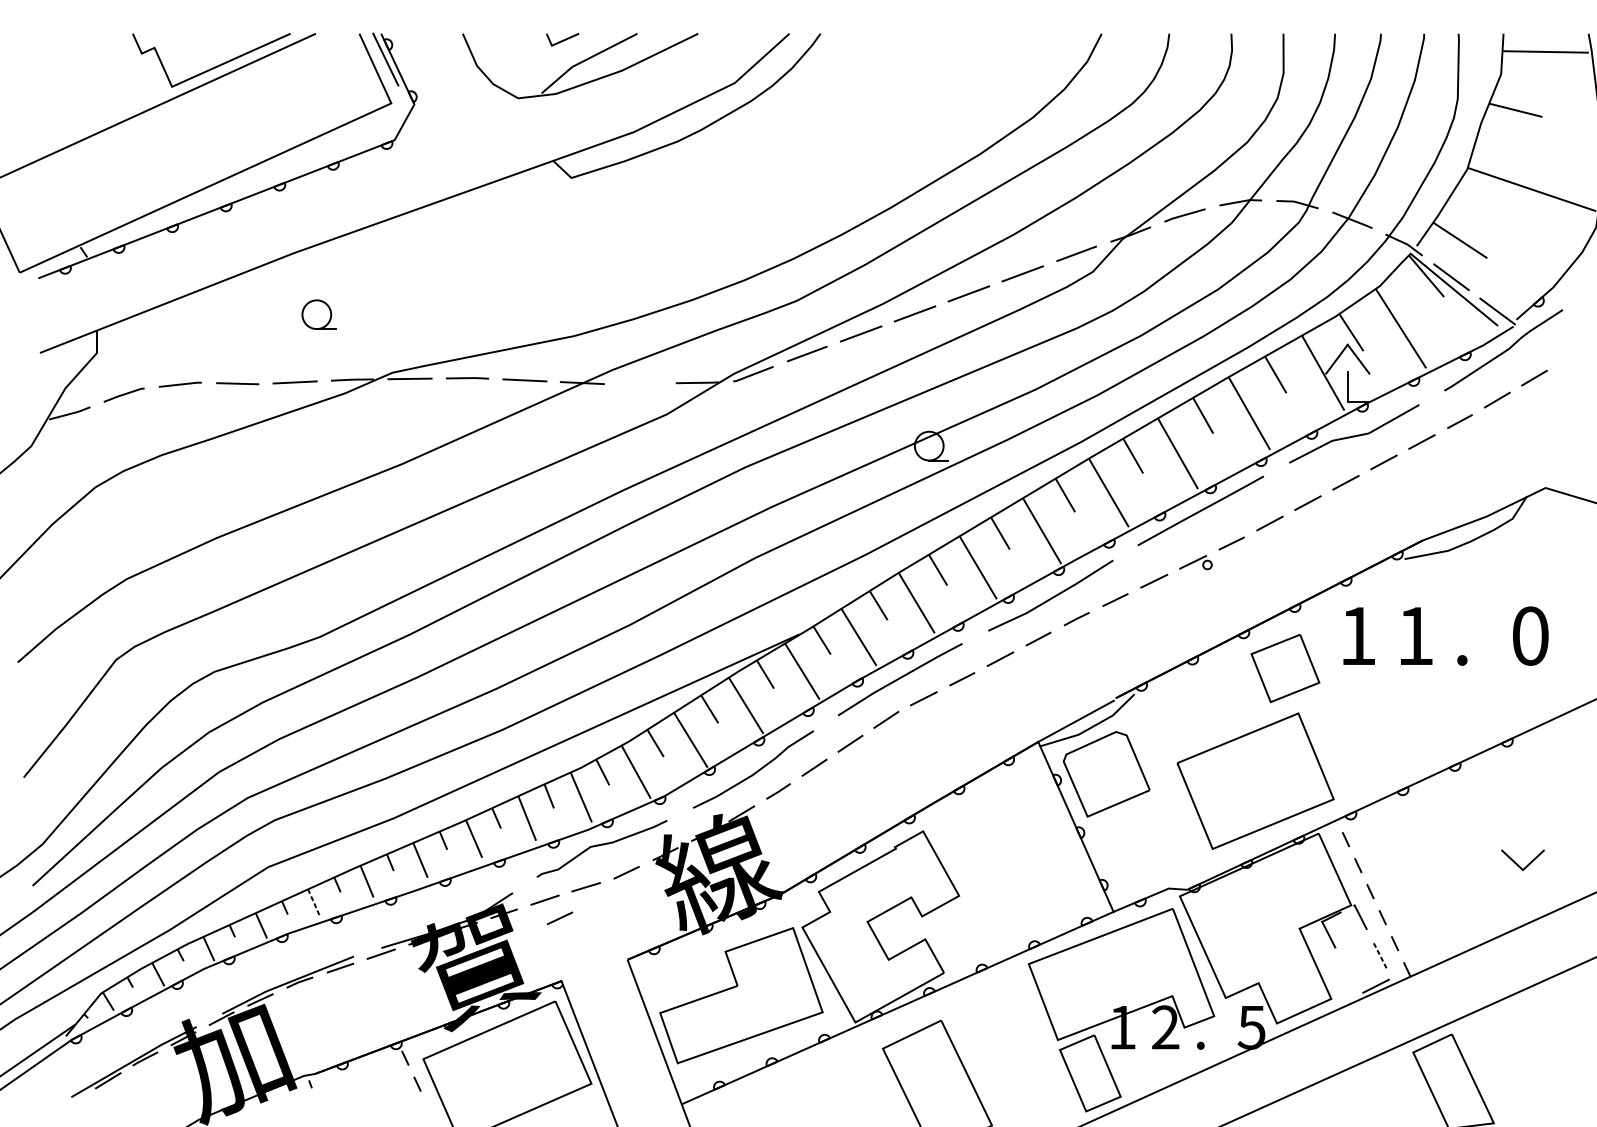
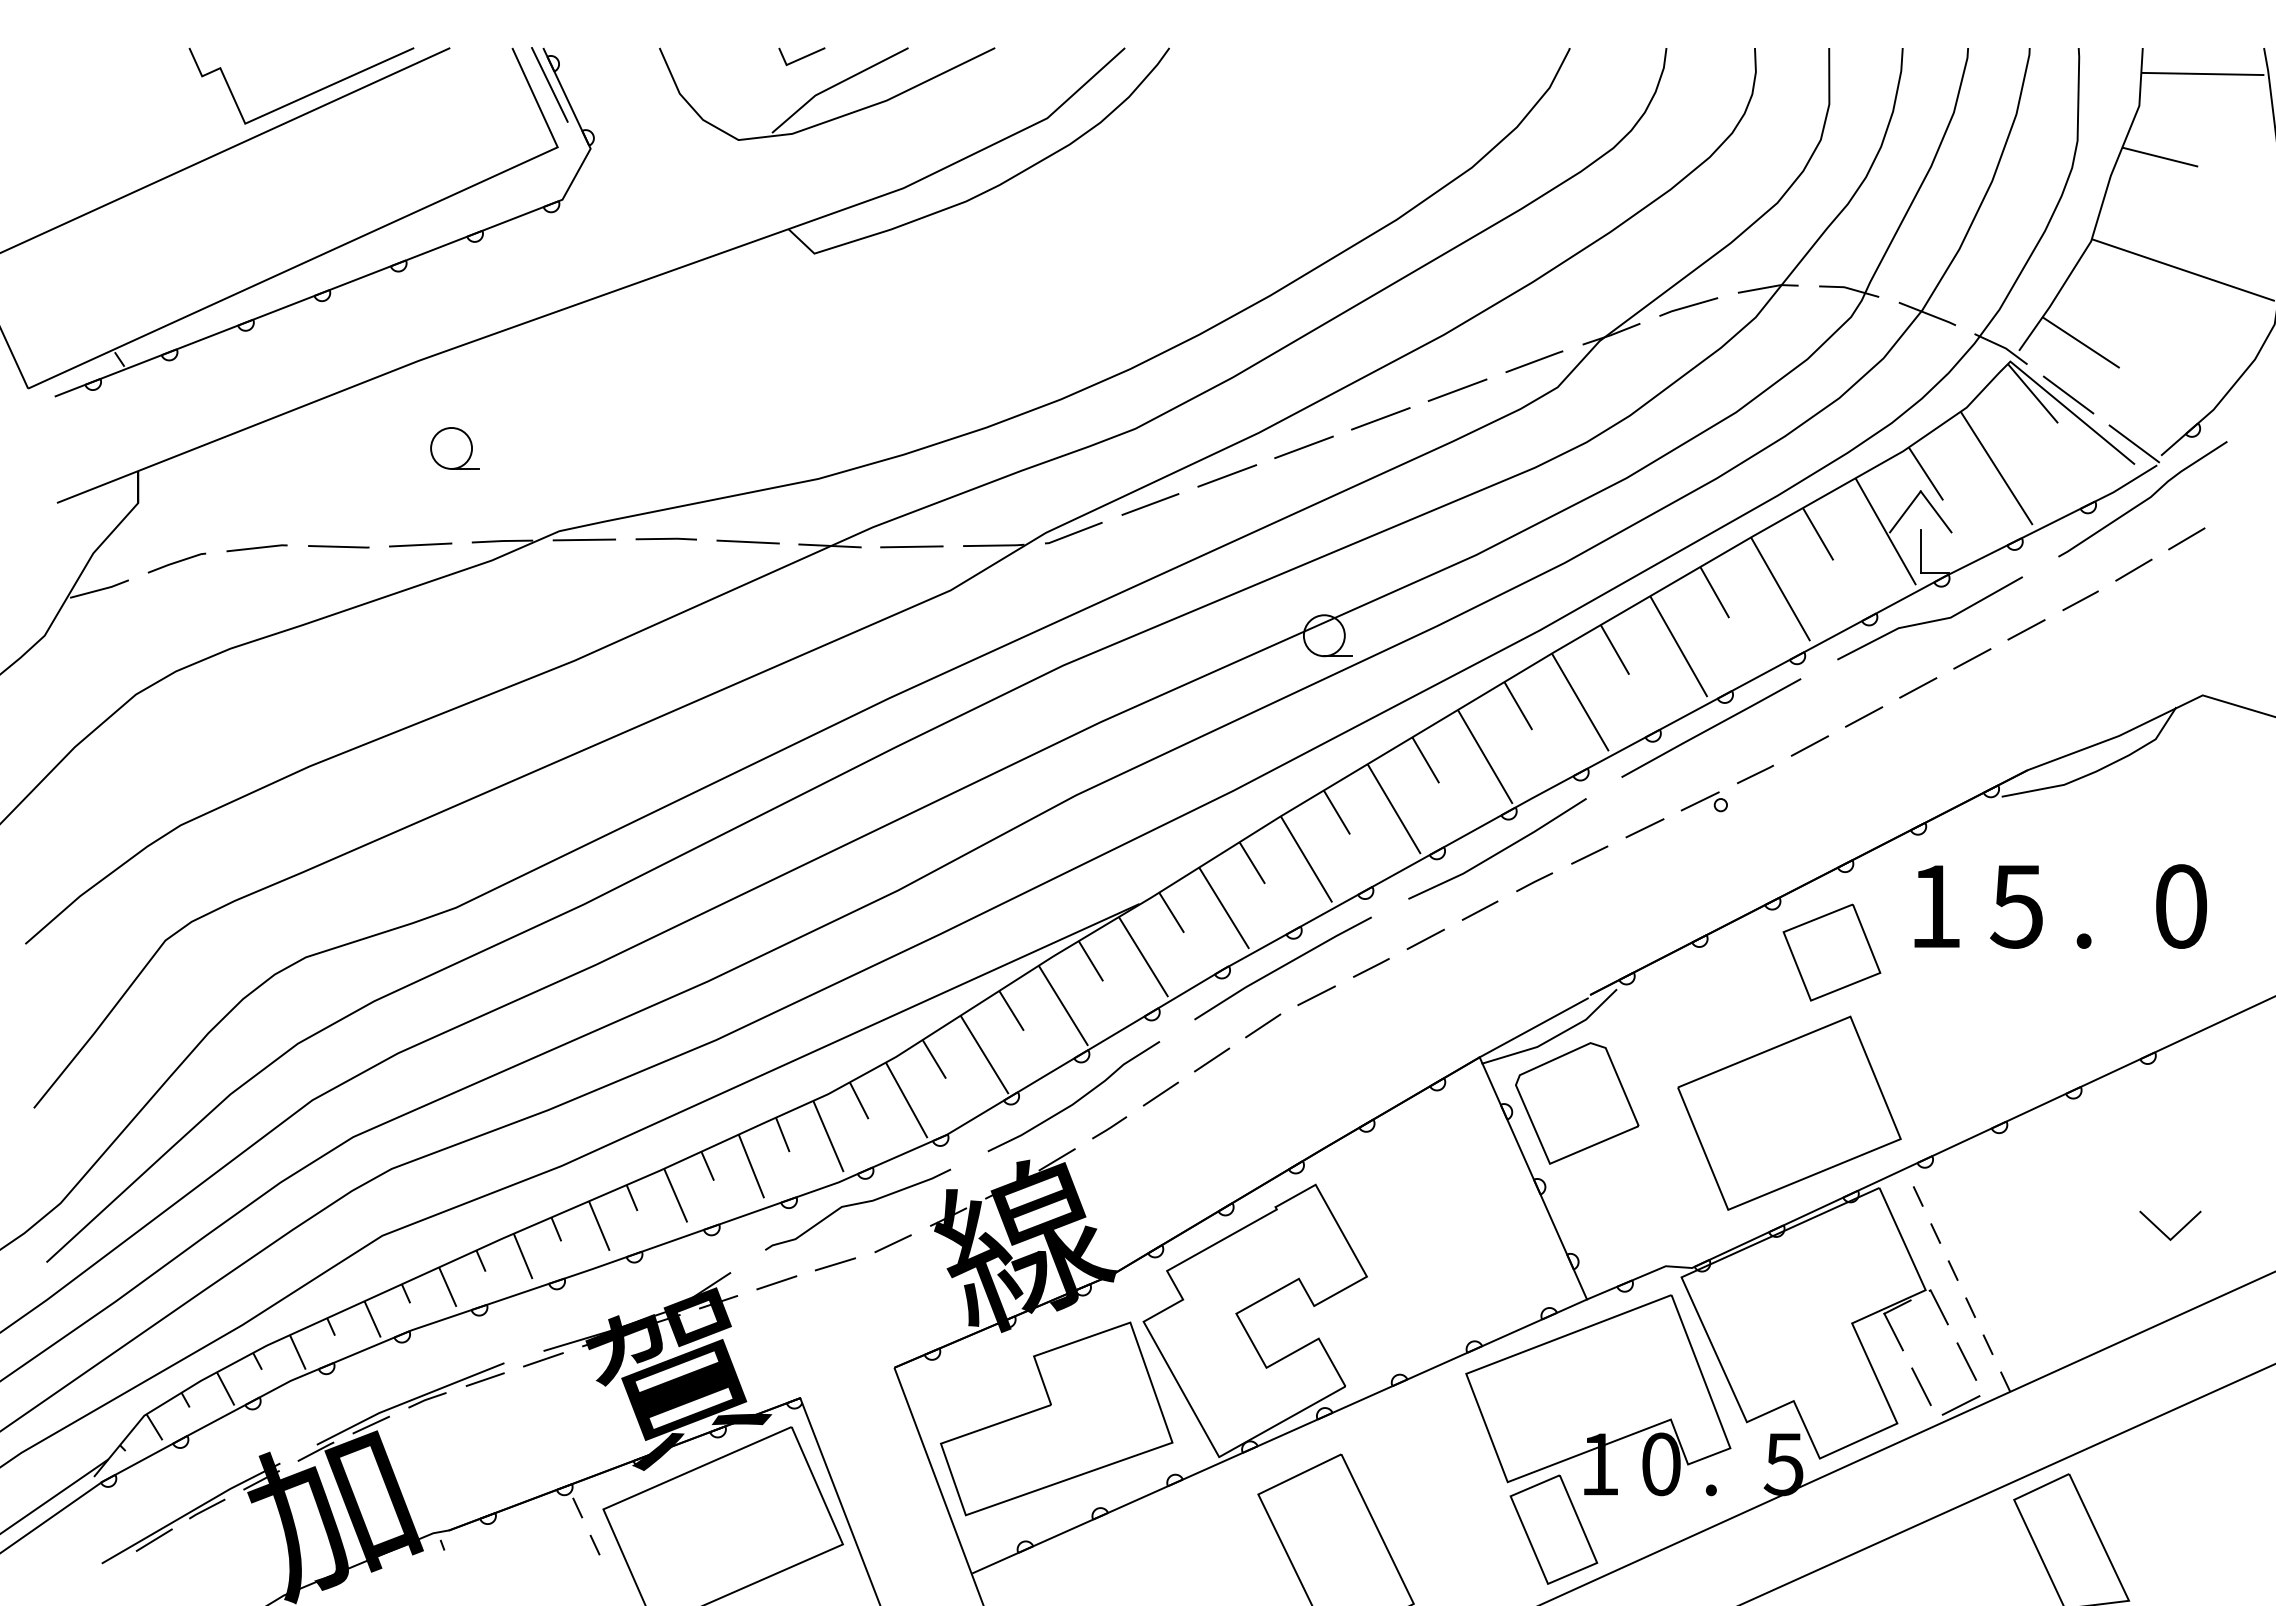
line: (639, 383) -> (911, 546), added
text: (1414, 636) -> (2016, 906), 1 -> 5
line: (313, 903) -> (447, 1287), dashed -> solid
line: (559, 918) -> (797, 1308), removed
line: (1379, 955) -> (1966, 1361), dashed -> solid
line: (1348, 972) -> (1921, 1386), added
text: (1165, 1027) -> (1660, 1464), 2 -> 0

